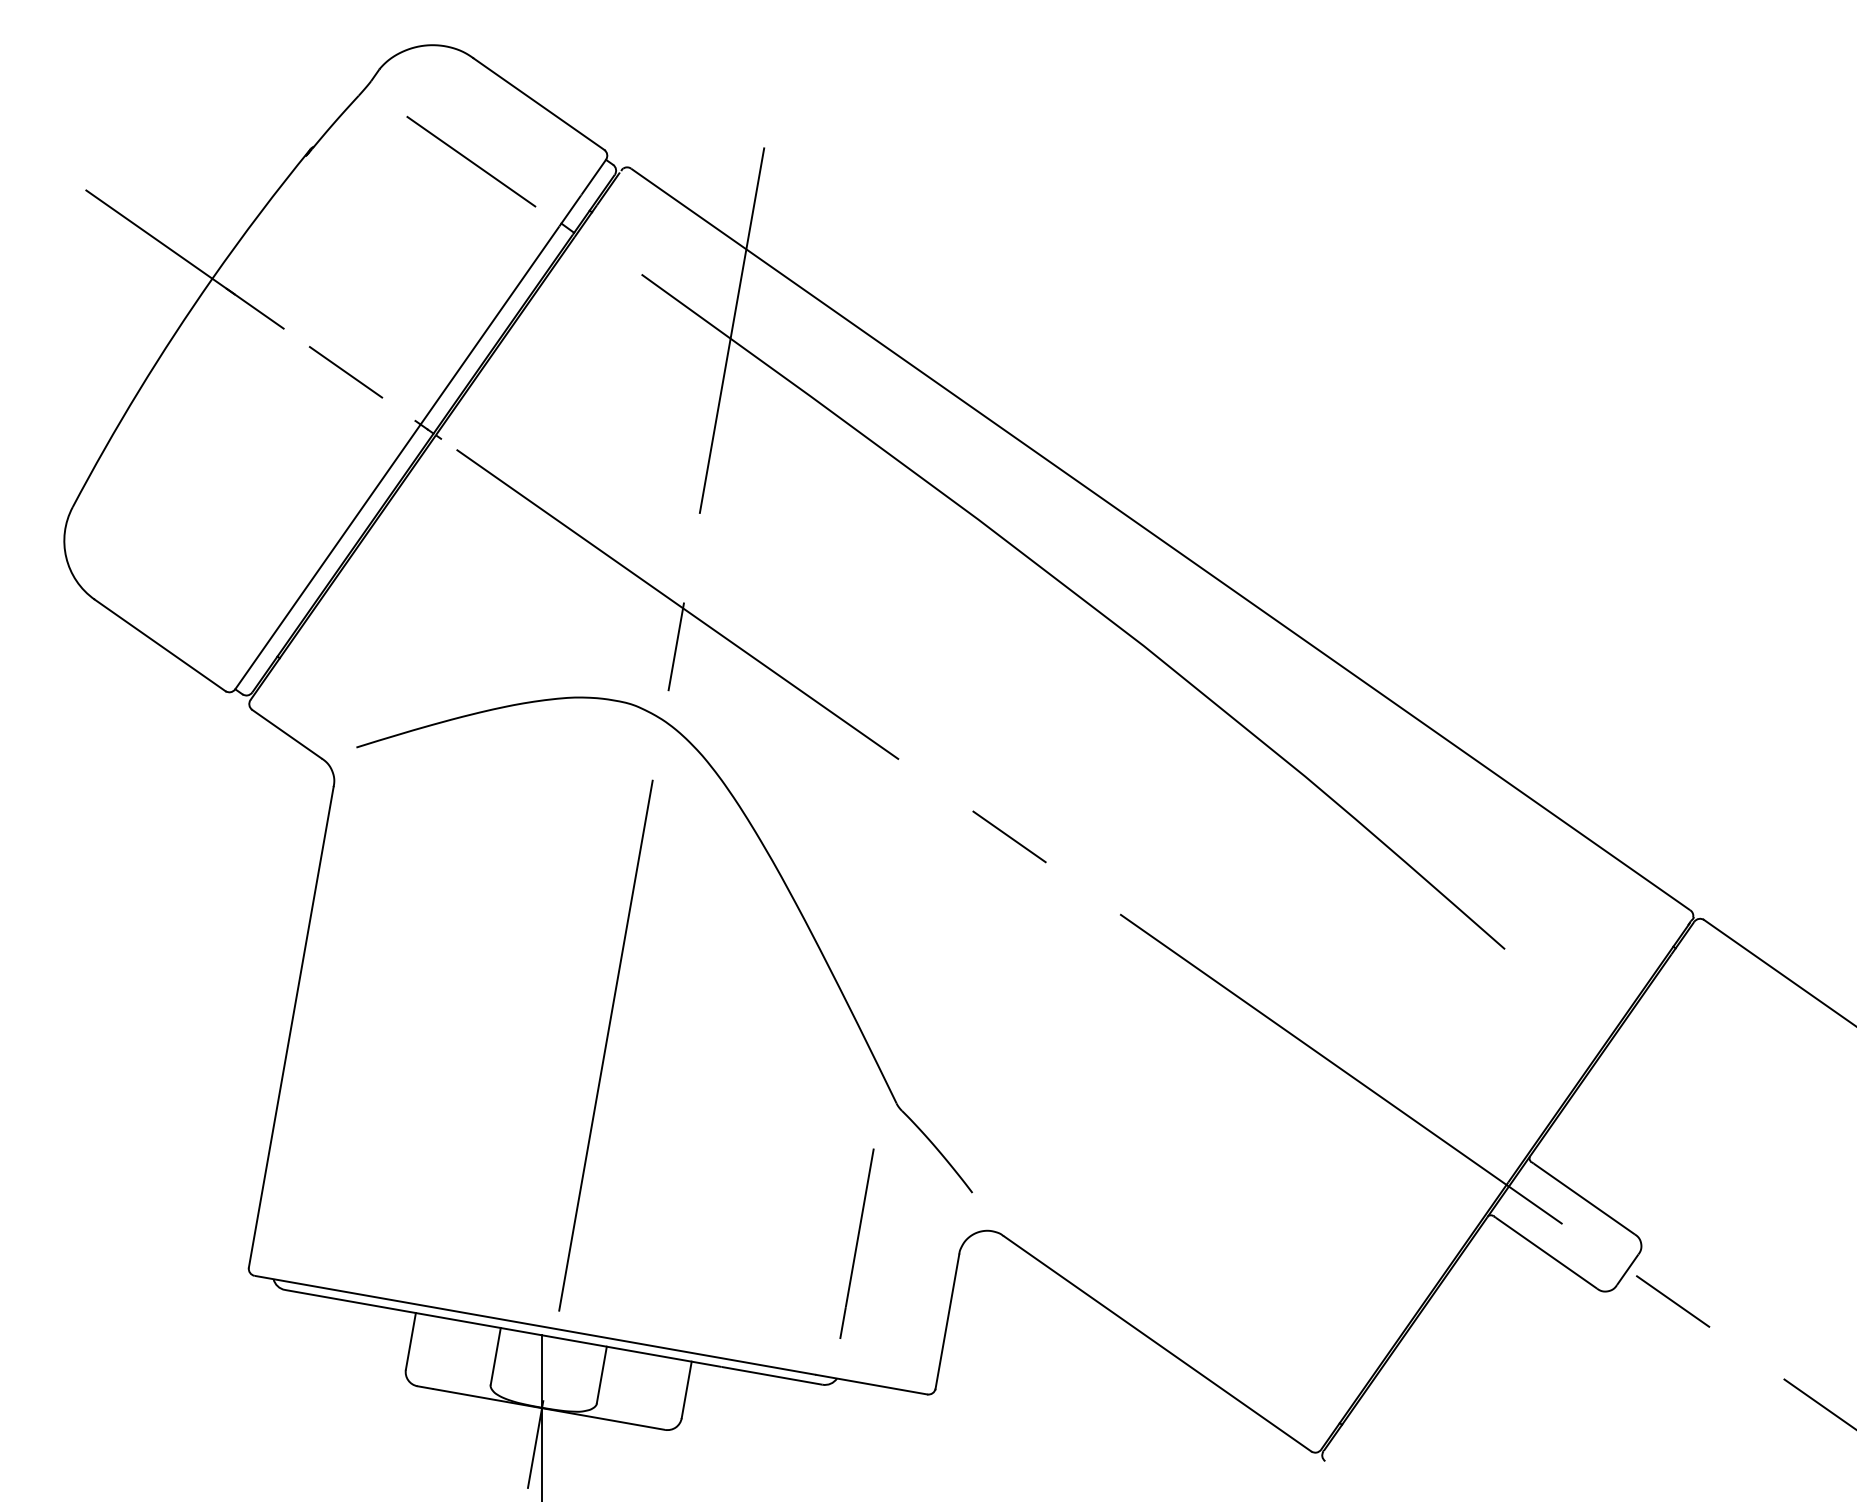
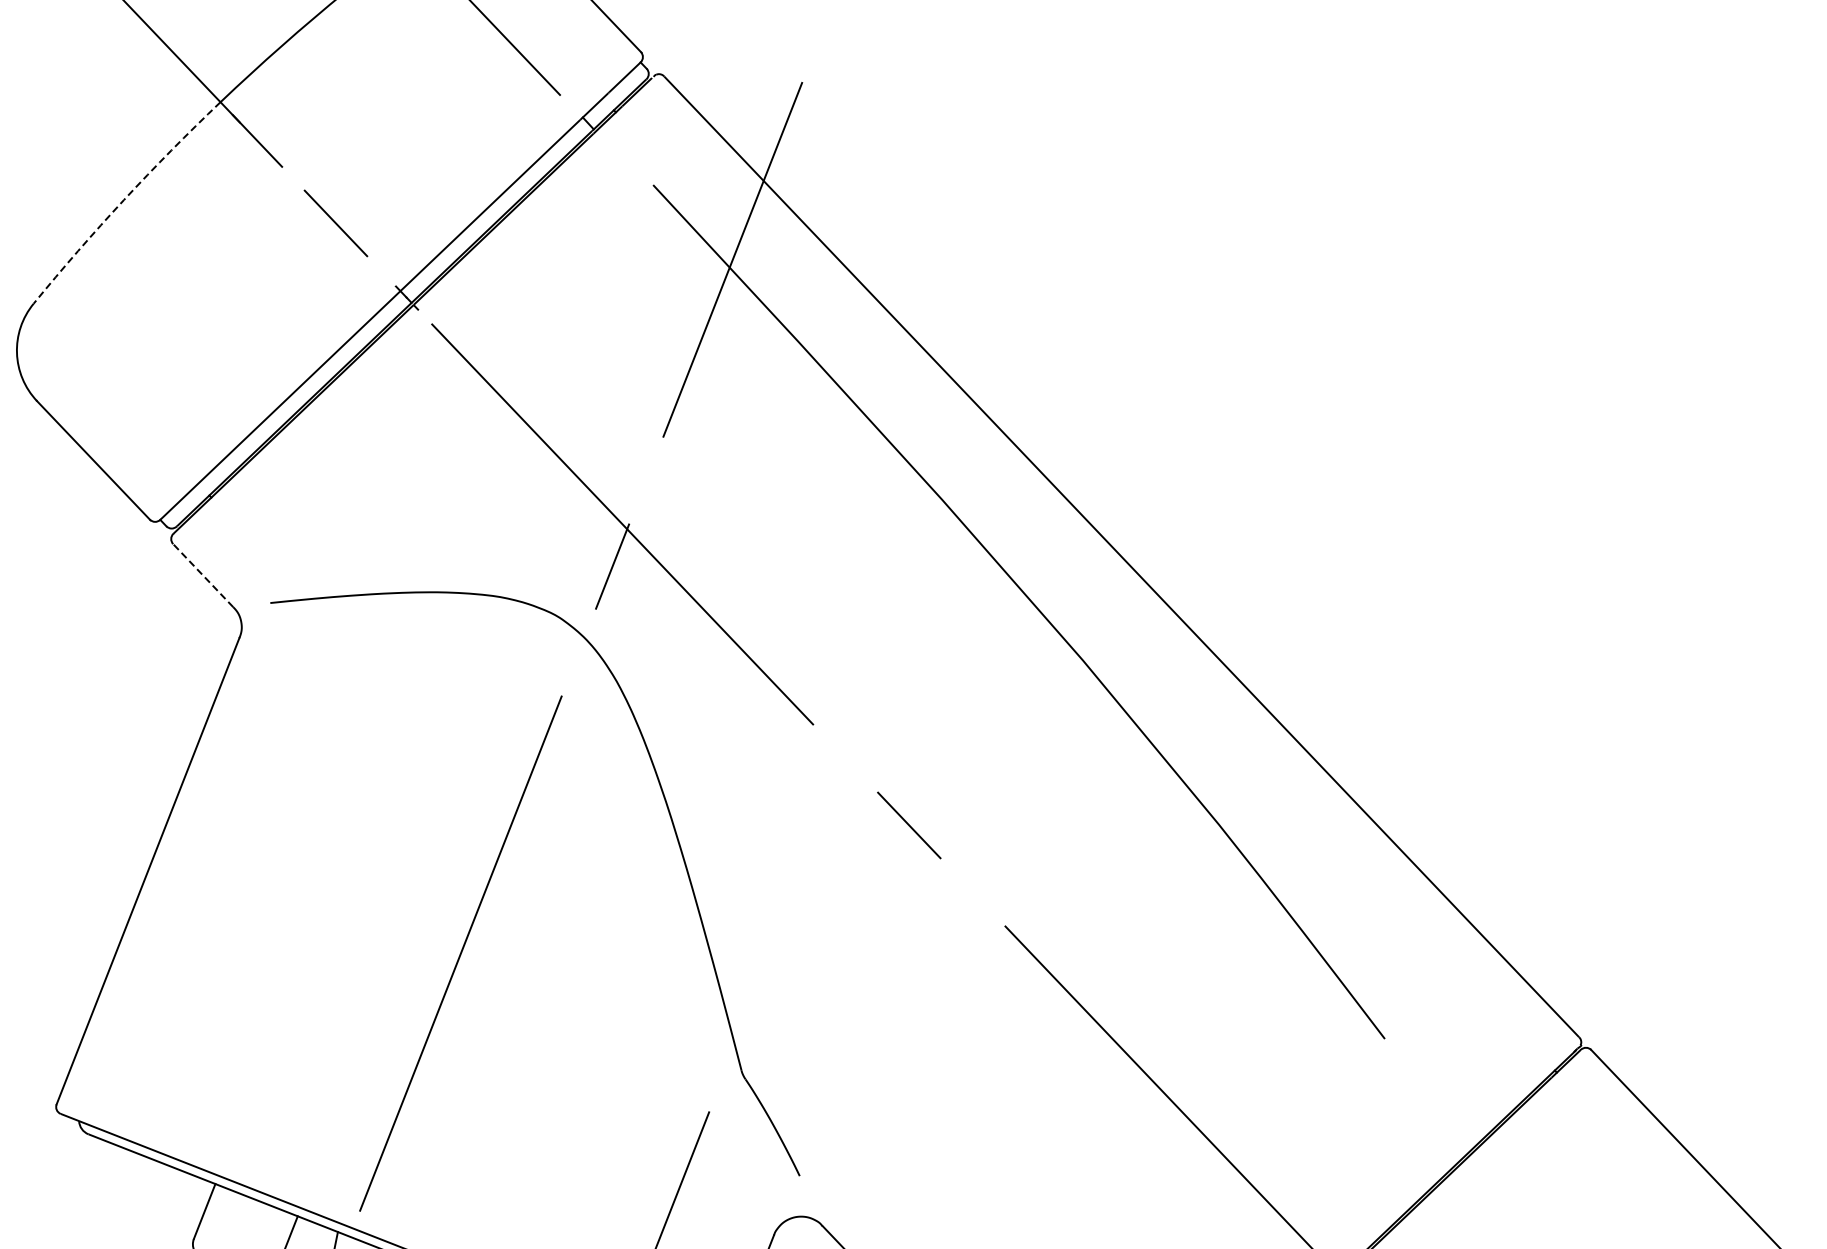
arc: (139, 390) -> (124, 199), solid -> dashed
line: (286, 734) -> (202, 575), solid -> dashed

